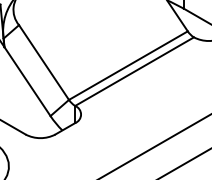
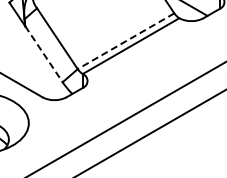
line: (128, 65) -> (126, 41), solid -> dashed
line: (26, 81) -> (43, 54), solid -> dashed

